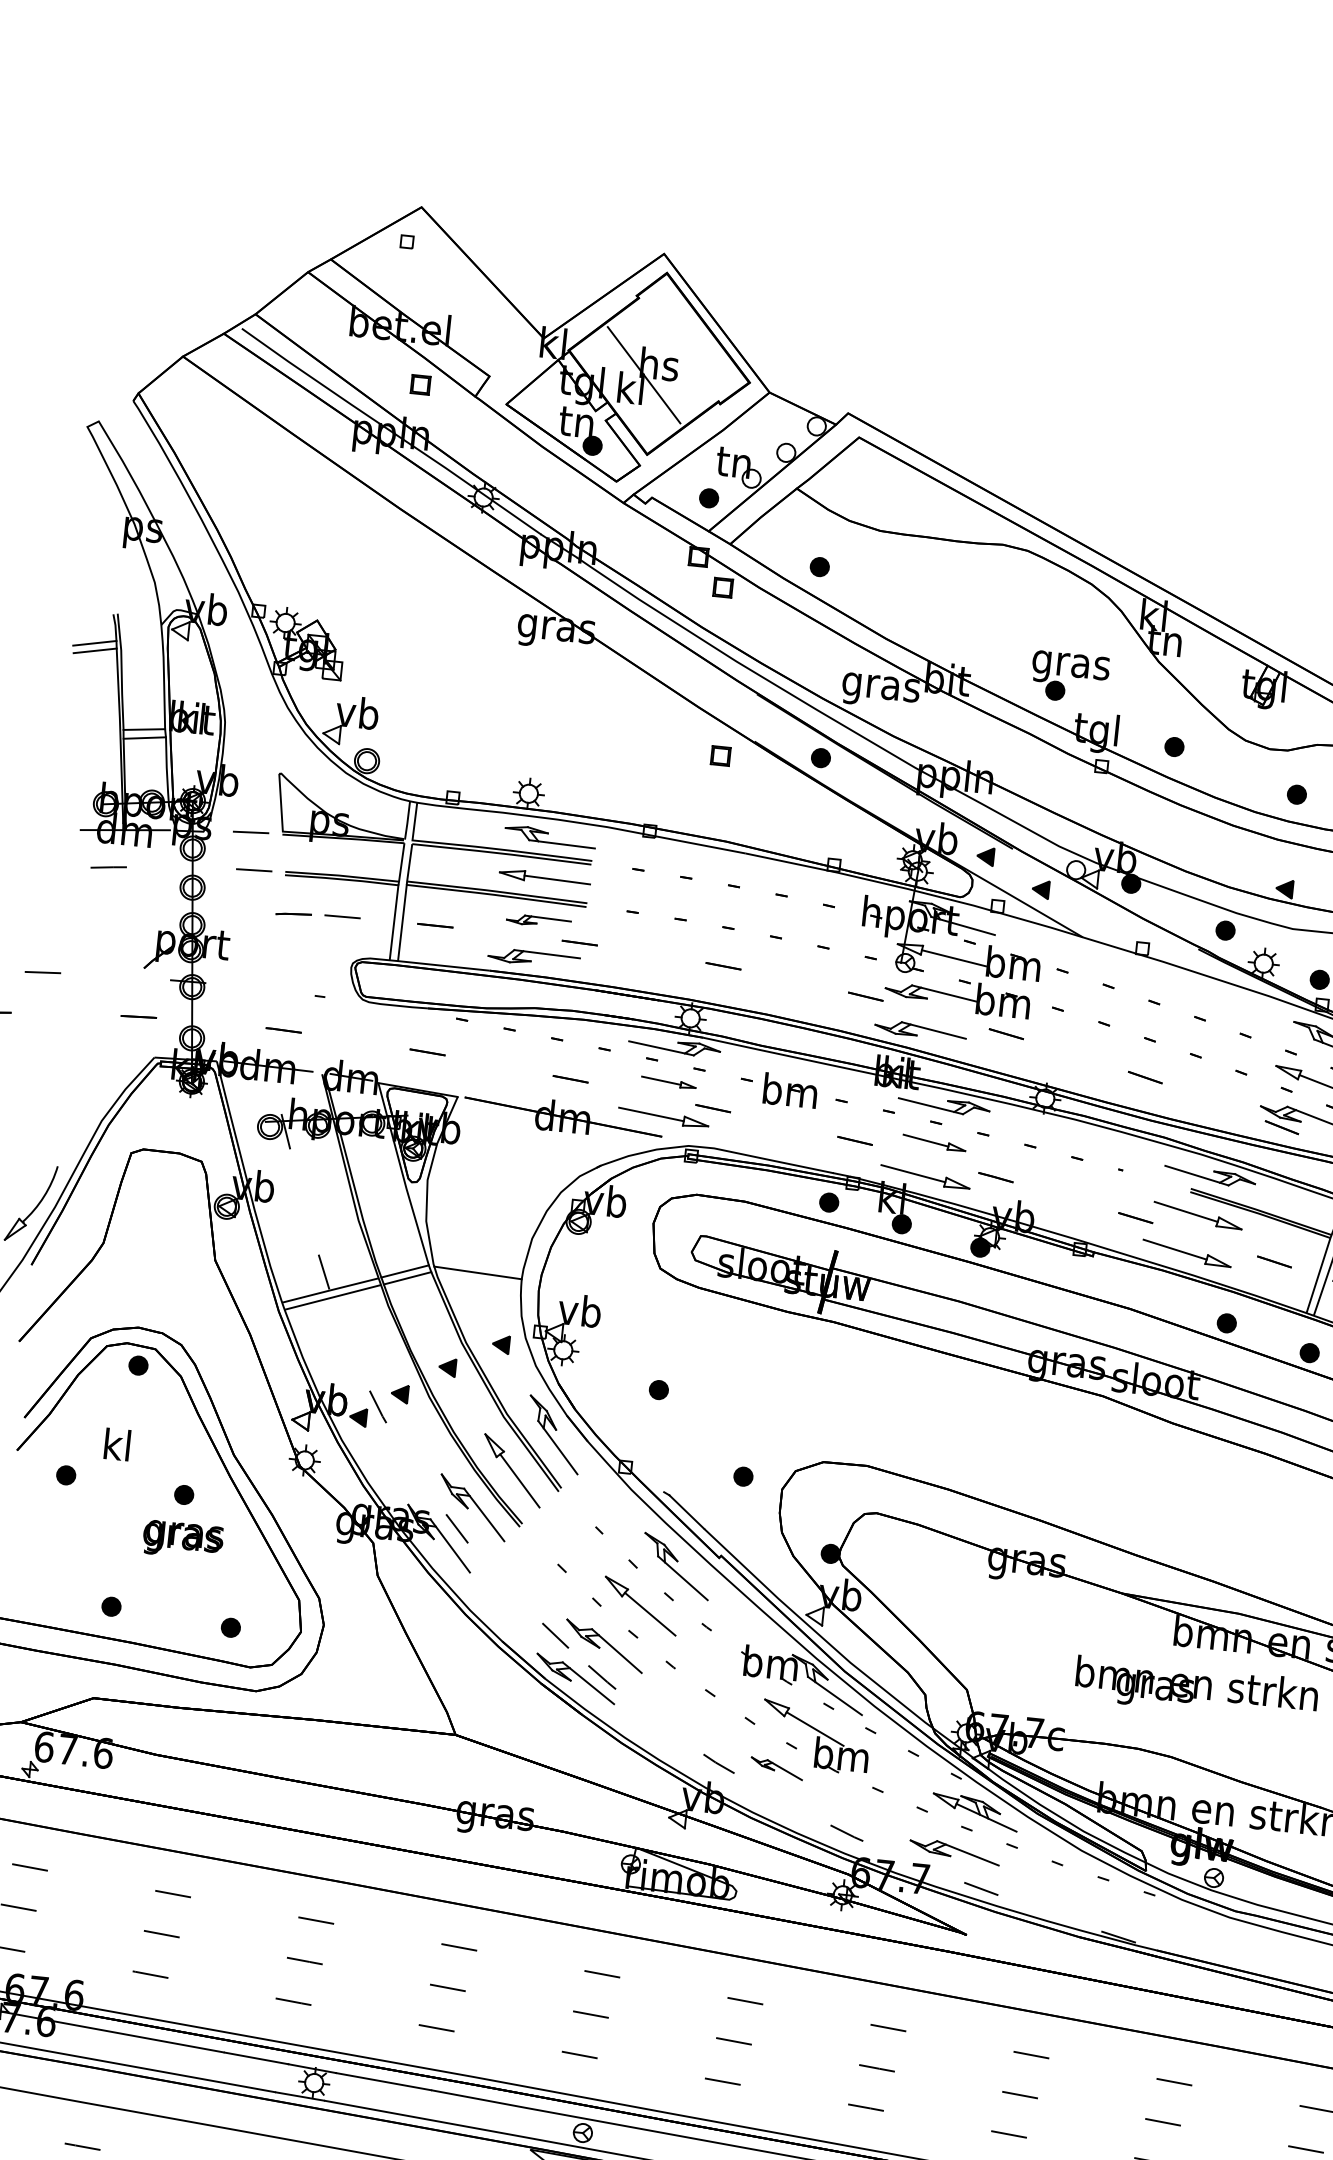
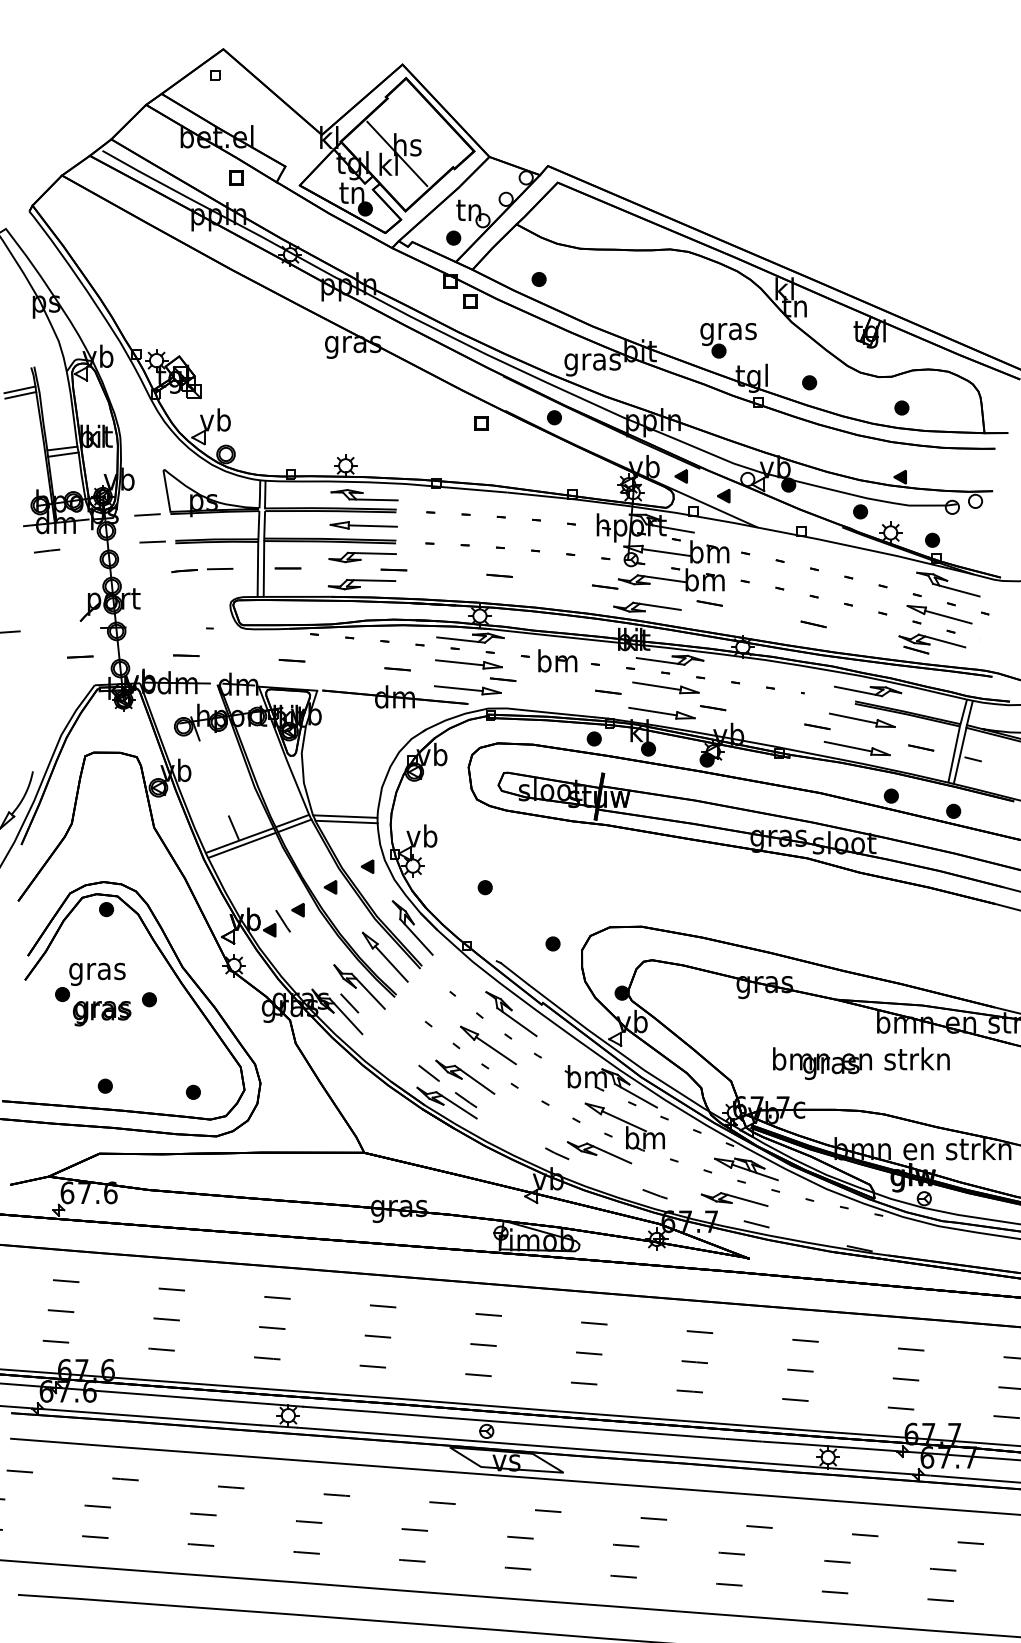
part: (538, 921) -> (362, 557), size x1.43
part: (668, 1082) -> (468, 664), size x1.67
part: (933, 1142) -> (665, 687), size x1.43
line: (478, 1279) -> (346, 821), added
text: (117, 1447) -> (97, 970), kl -> gras
text: (183, 1540) -> (102, 1013), moved
text: (1196, 1689) -> (861, 1063), moved
part: (776, 1768) -> (599, 1152), size x1.67

